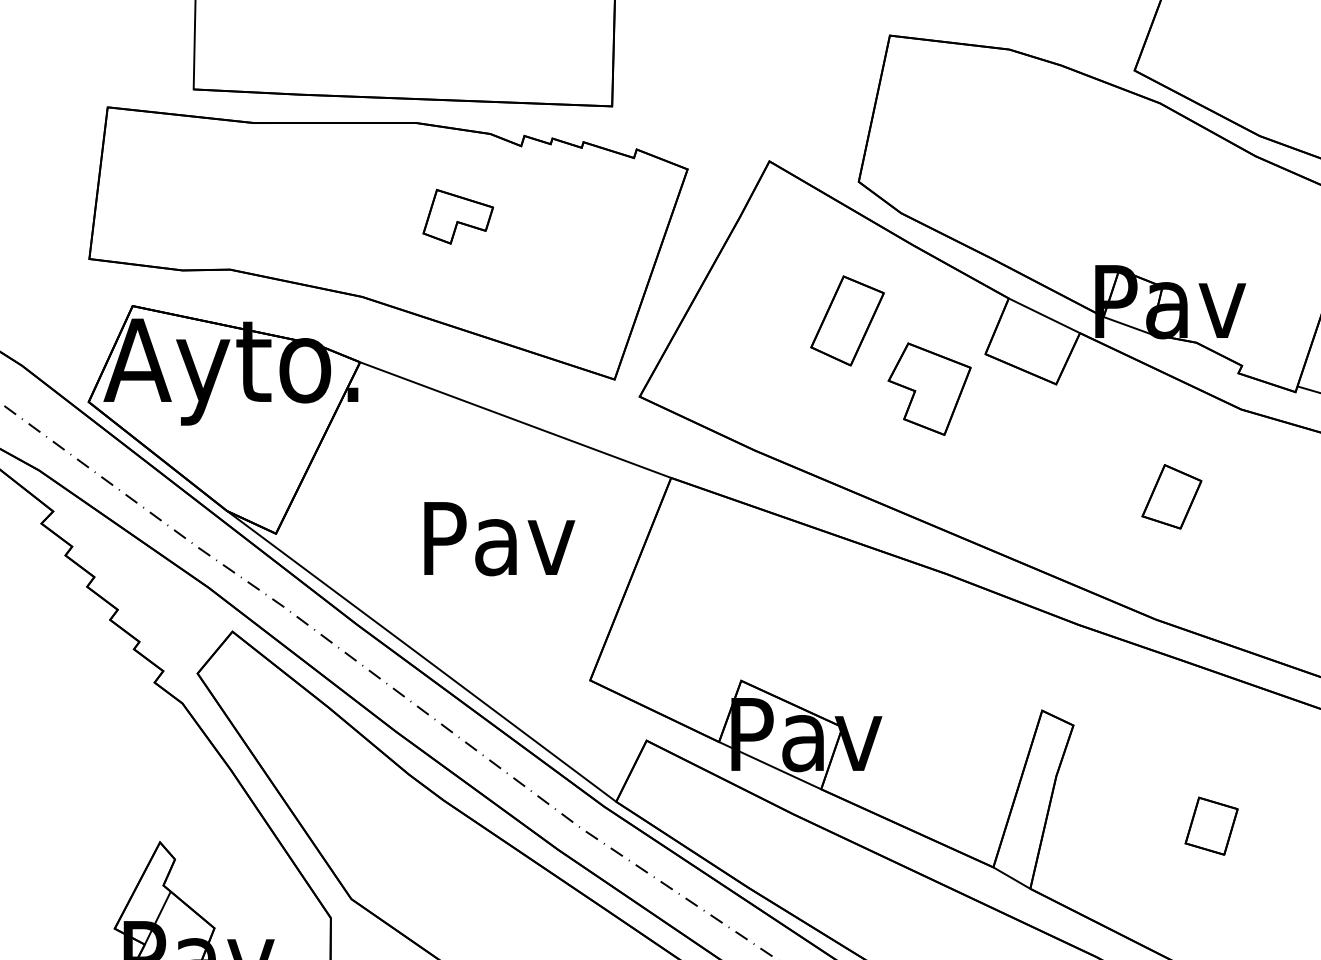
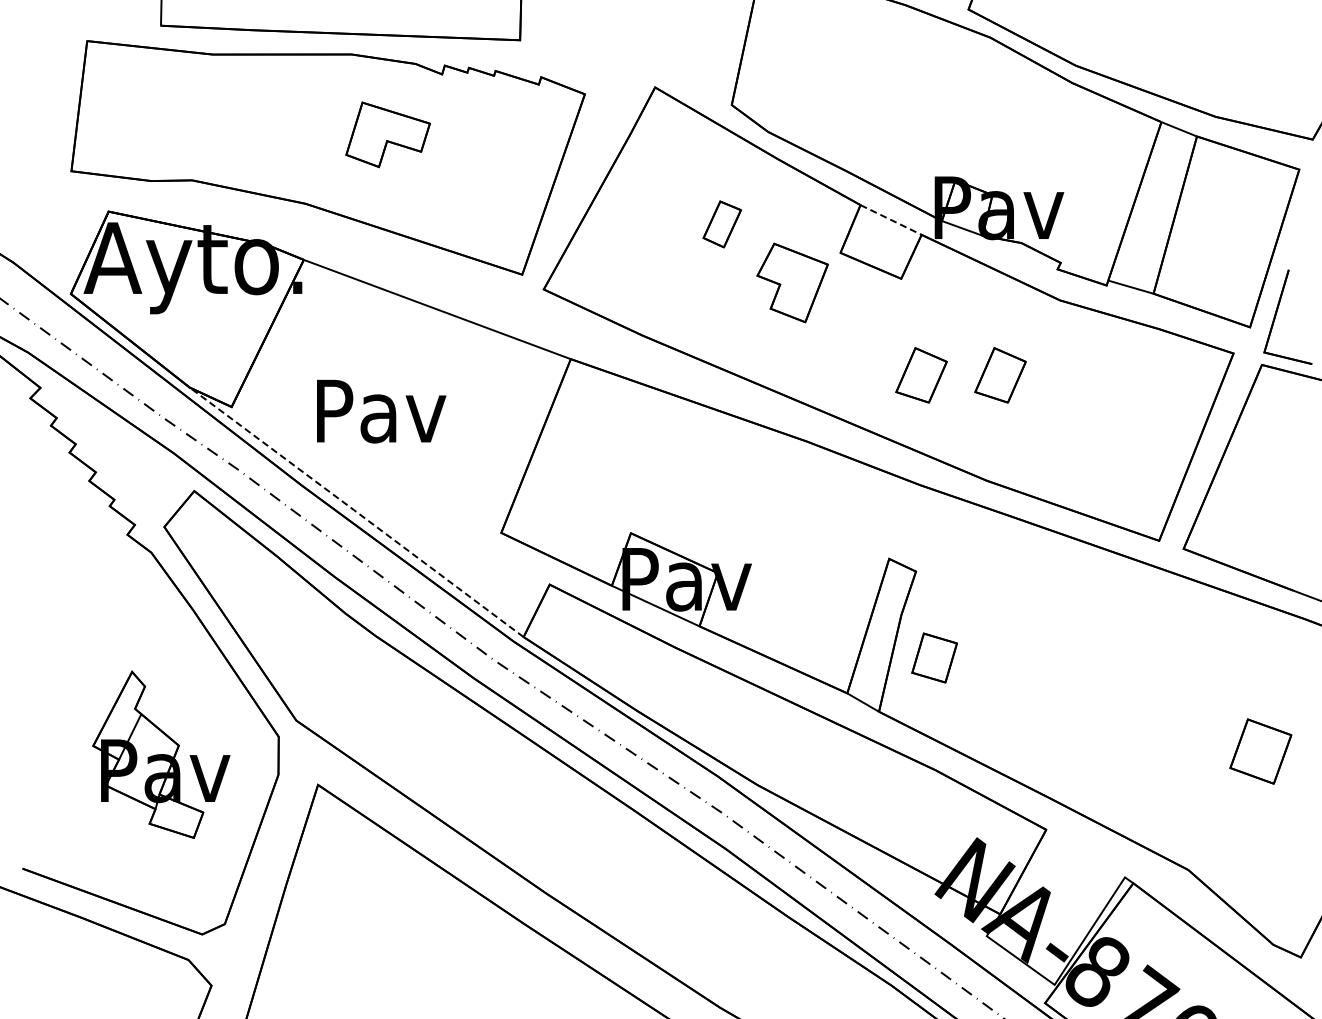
part: (457, 217) -> (387, 135), size x1.4
line: (1044, 315) -> (891, 219), solid -> dashed
part: (847, 321) -> (722, 224), size x0.6
part: (1079, 497) -> (921, 375), added
text: (499, 538) -> (381, 411), moved
line: (420, 655) -> (355, 511), solid -> dashed
part: (1211, 825) -> (934, 657), moved

